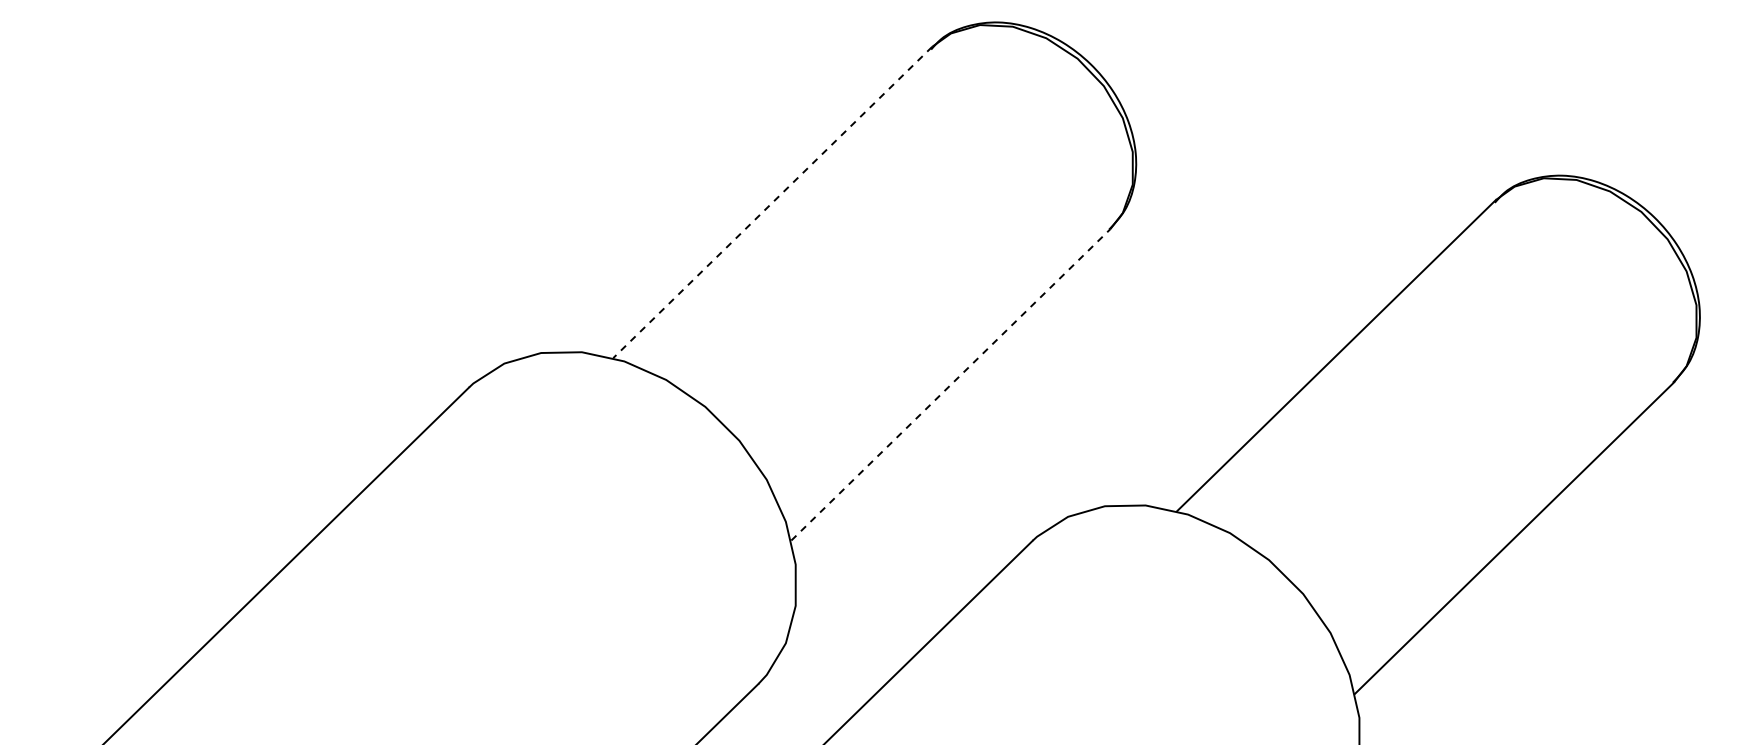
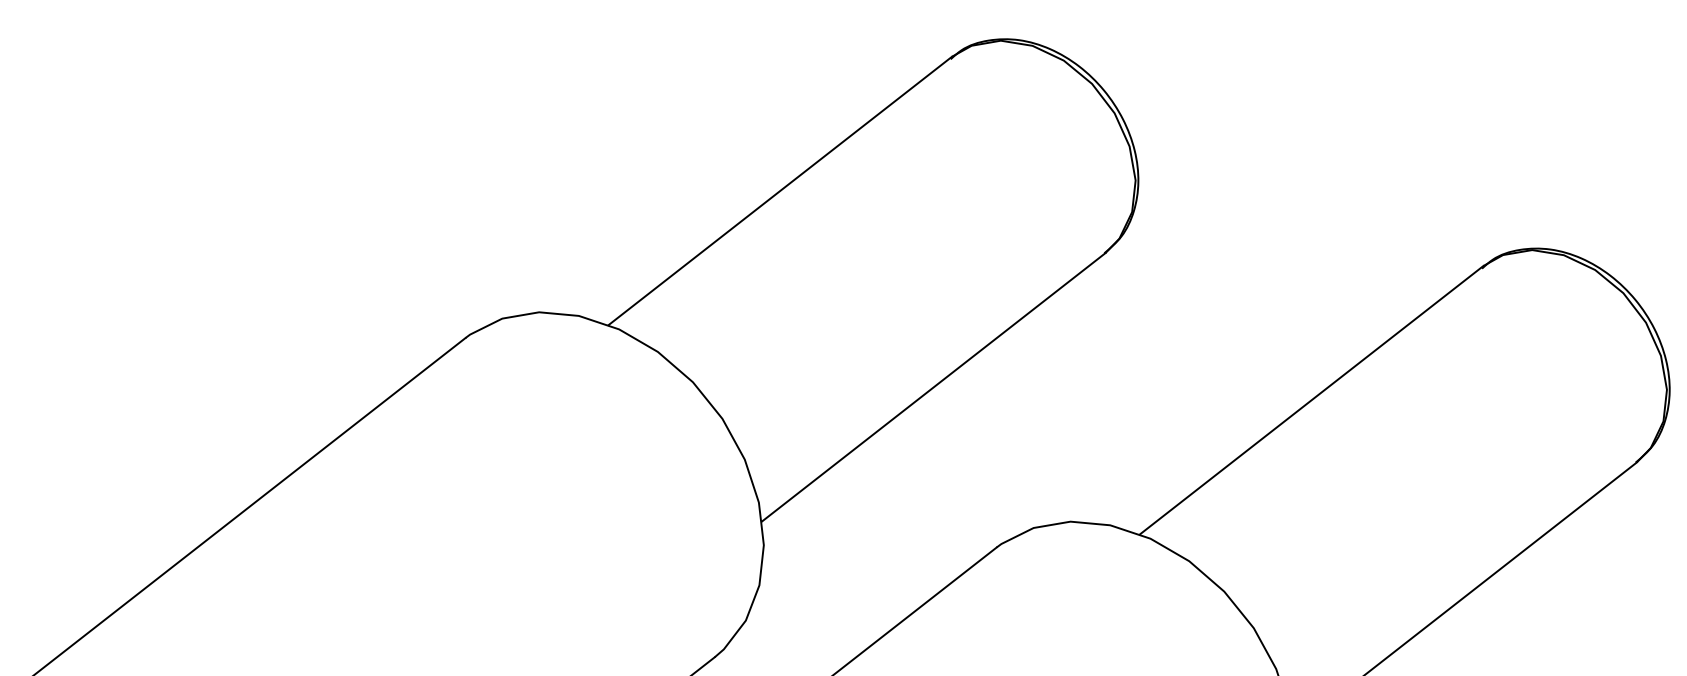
line: (772, 202) -> (780, 190), dashed -> solid
line: (950, 384) -> (933, 386), dashed -> solid

